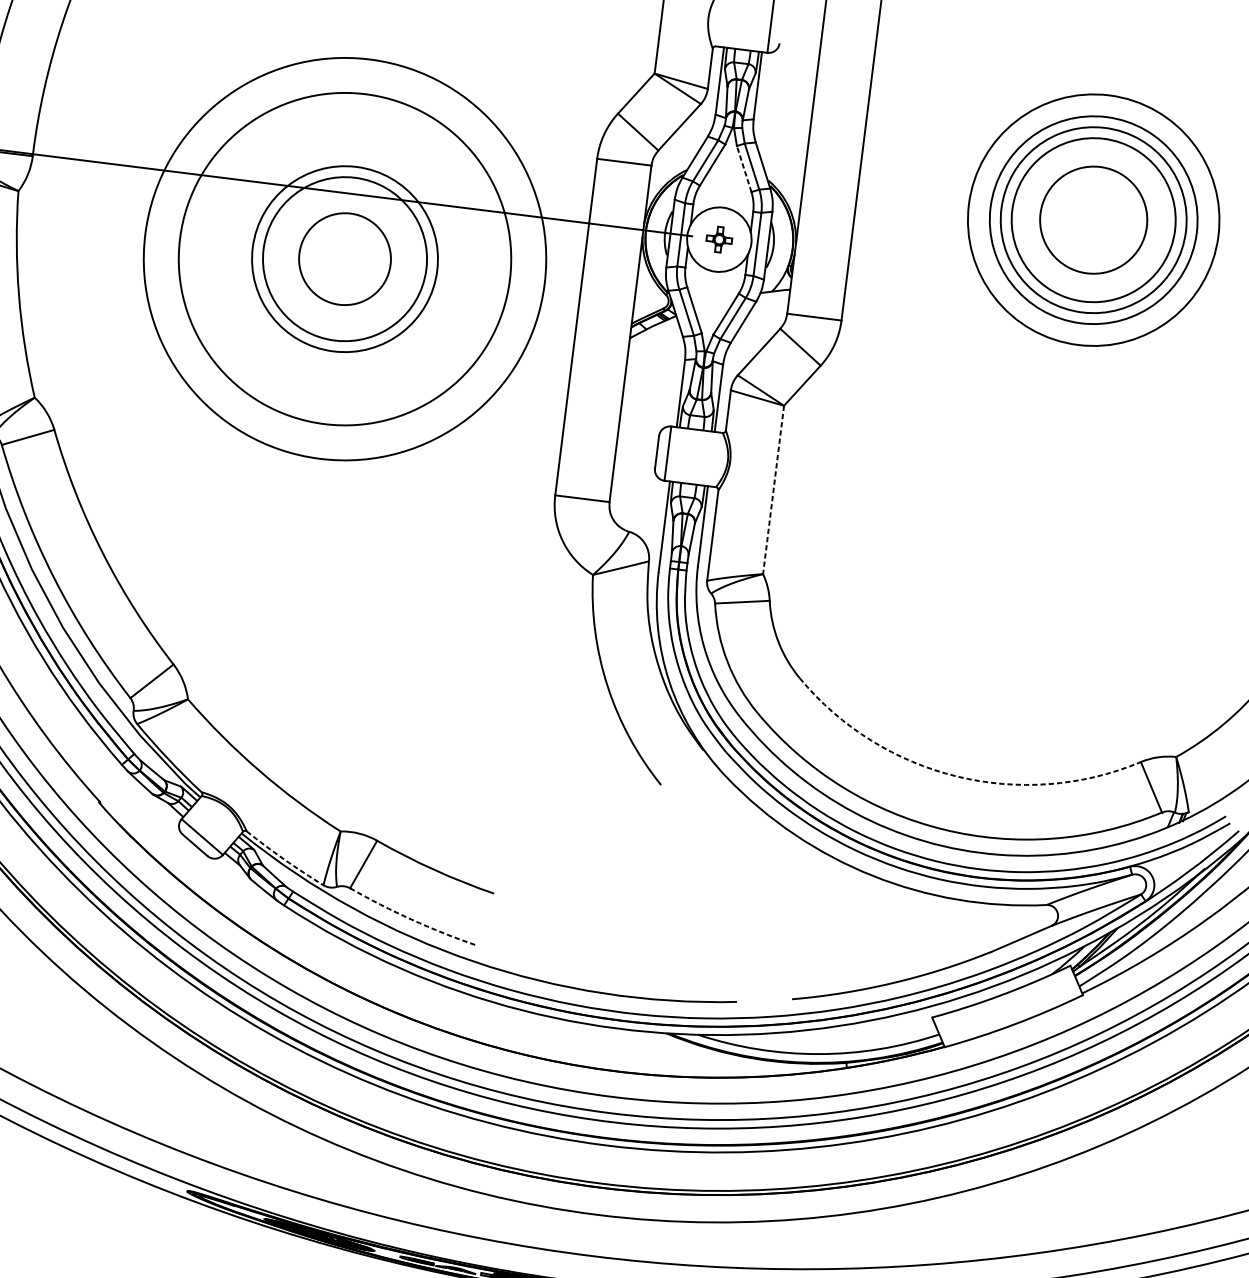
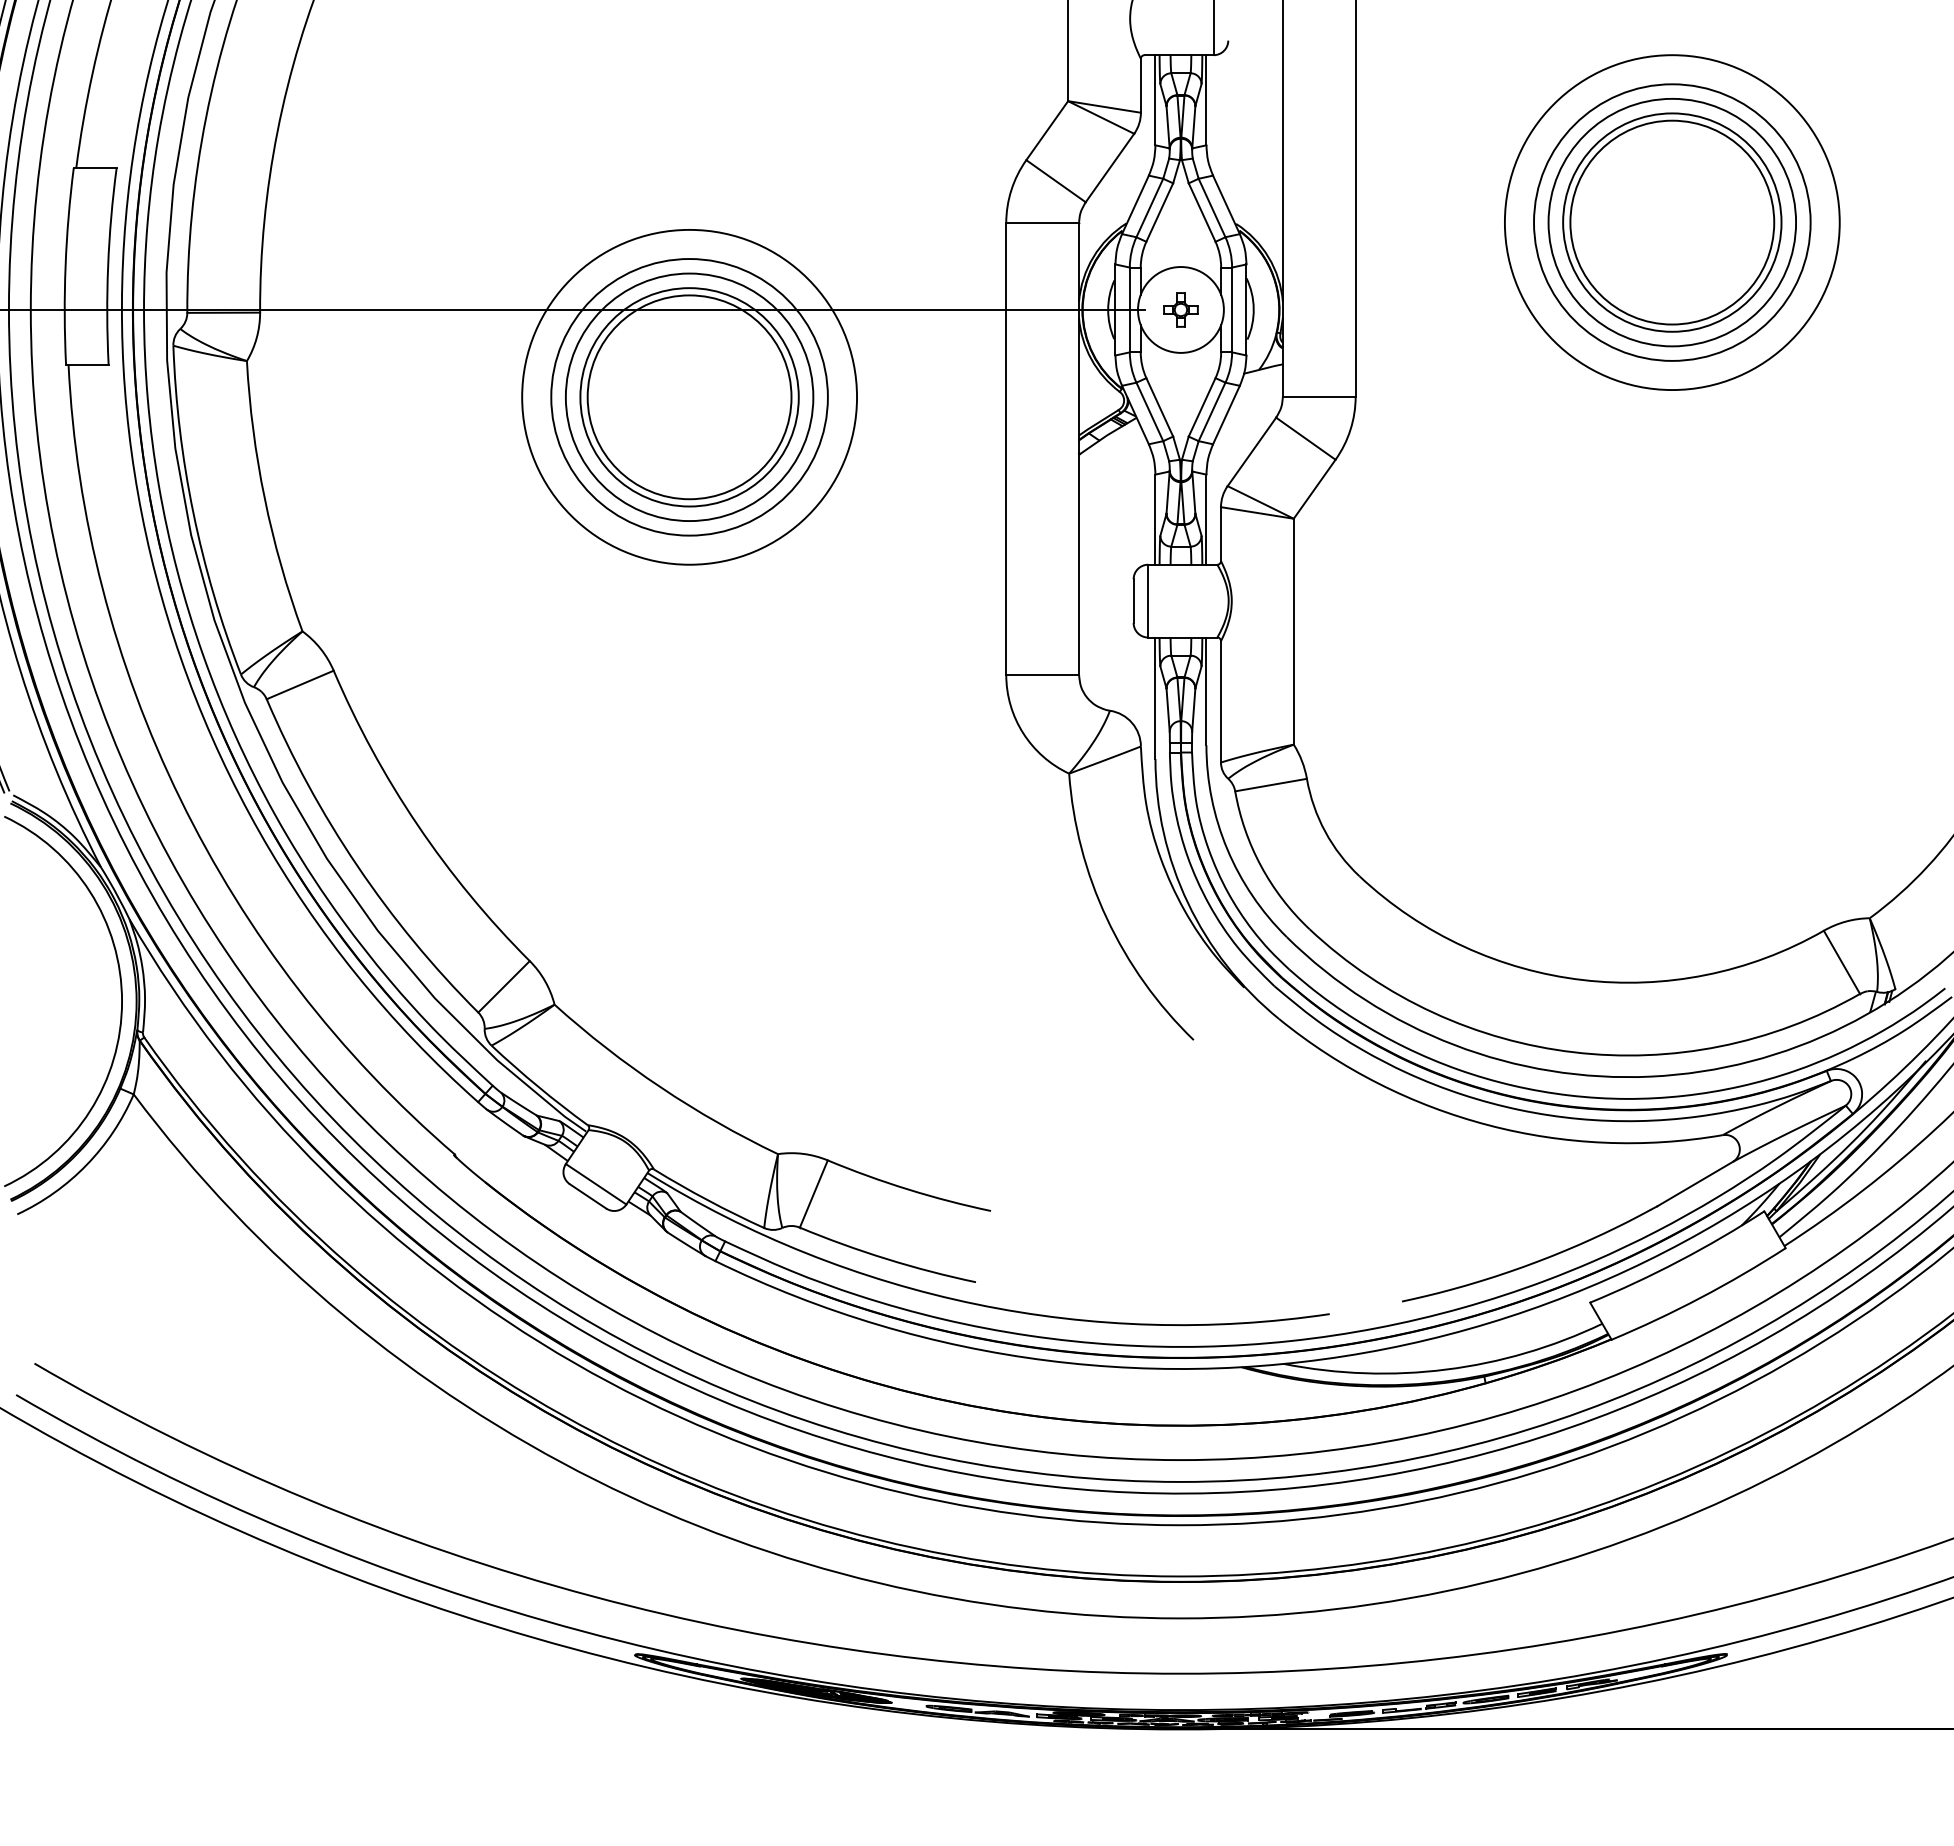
line: (743, 168) -> (1201, 212), dashed -> solid
circle: (1093, 220) -> (1672, 222), size x1.43
circle: (345, 258) -> (689, 396), size x0.62
circle: (344, 259) -> (689, 397), size x0.62
circle: (344, 259) -> (689, 397), size x1.67
line: (773, 489) -> (1293, 631), dashed -> solid
arc: (956, 776) -> (1582, 980), dashed -> solid
arc: (284, 859) -> (708, 1200), dashed -> solid
arc: (411, 920) -> (886, 1259), dashed -> solid

